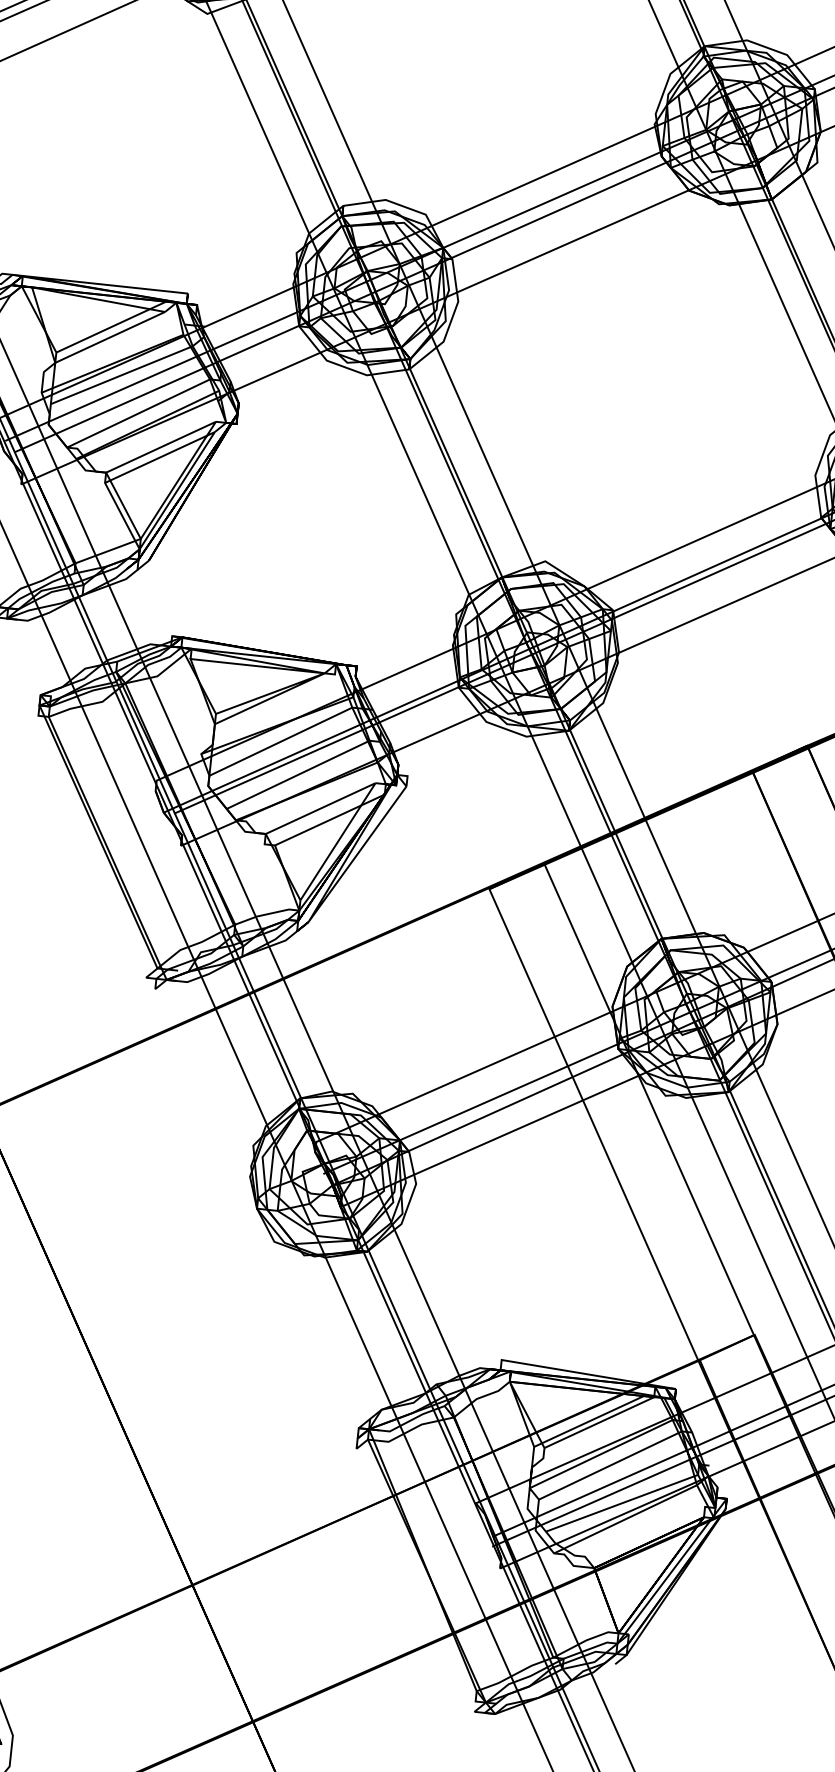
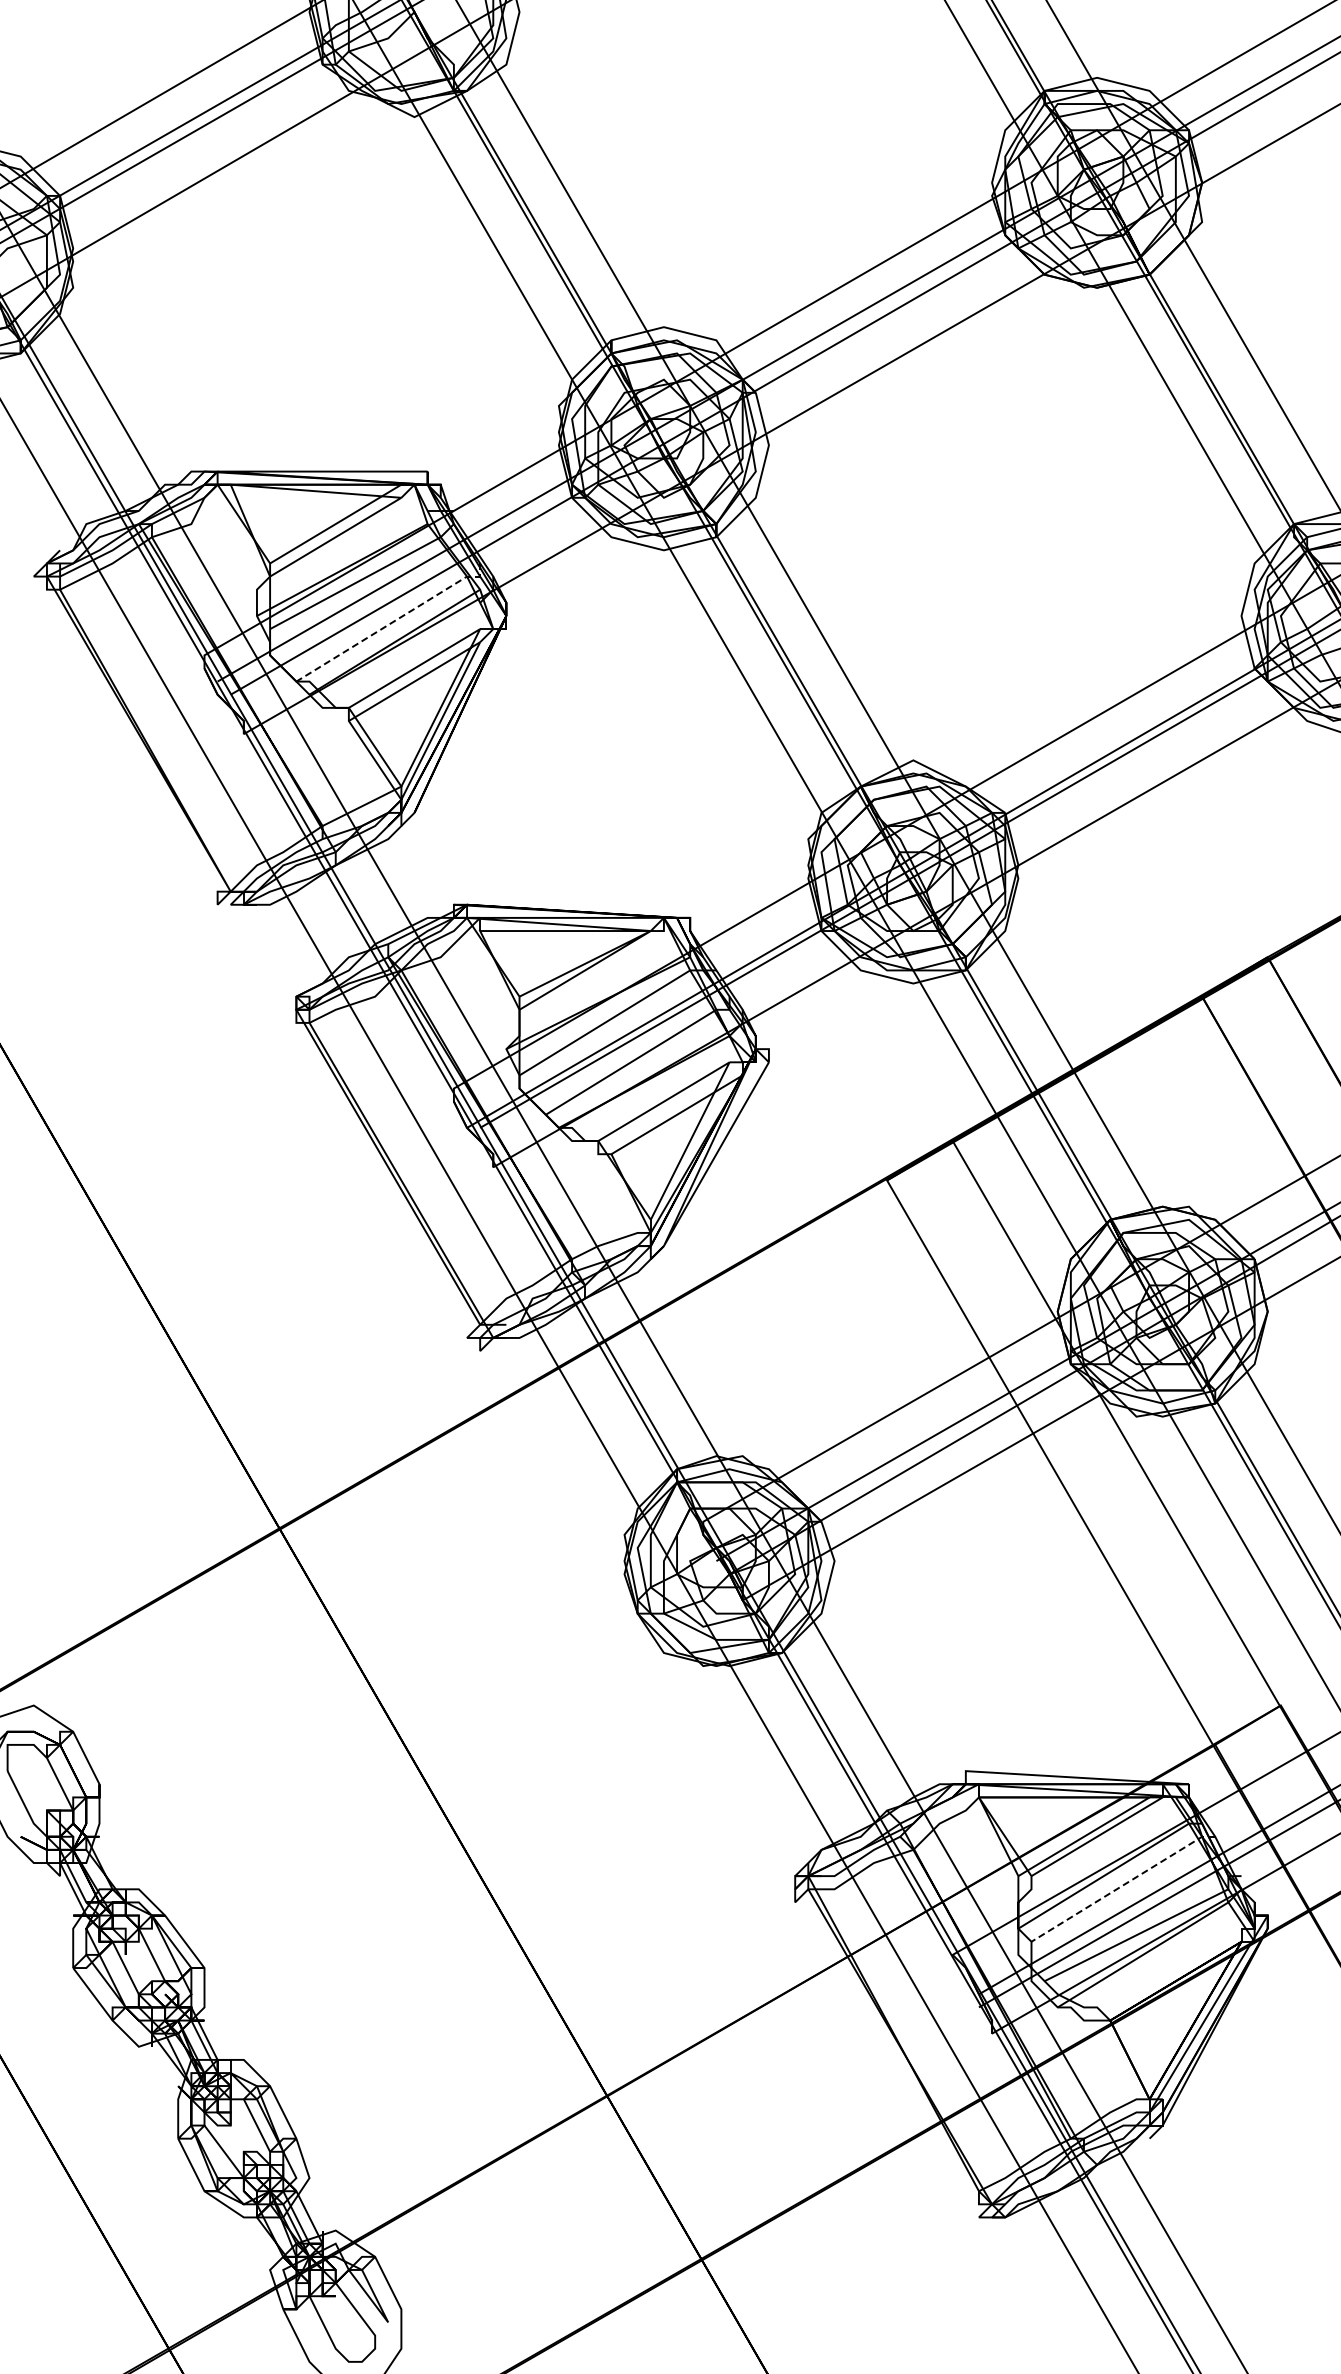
line: (149, 408) -> (394, 621), solid -> dashed
line: (615, 1463) -> (1123, 1885), solid -> dashed

